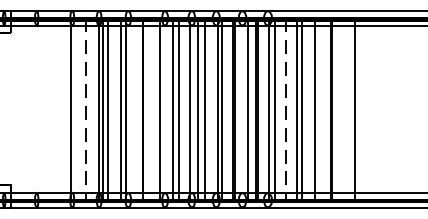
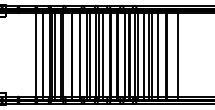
line: (86, 108) -> (43, 54), dashed -> solid
line: (285, 108) -> (143, 54), dashed -> solid

